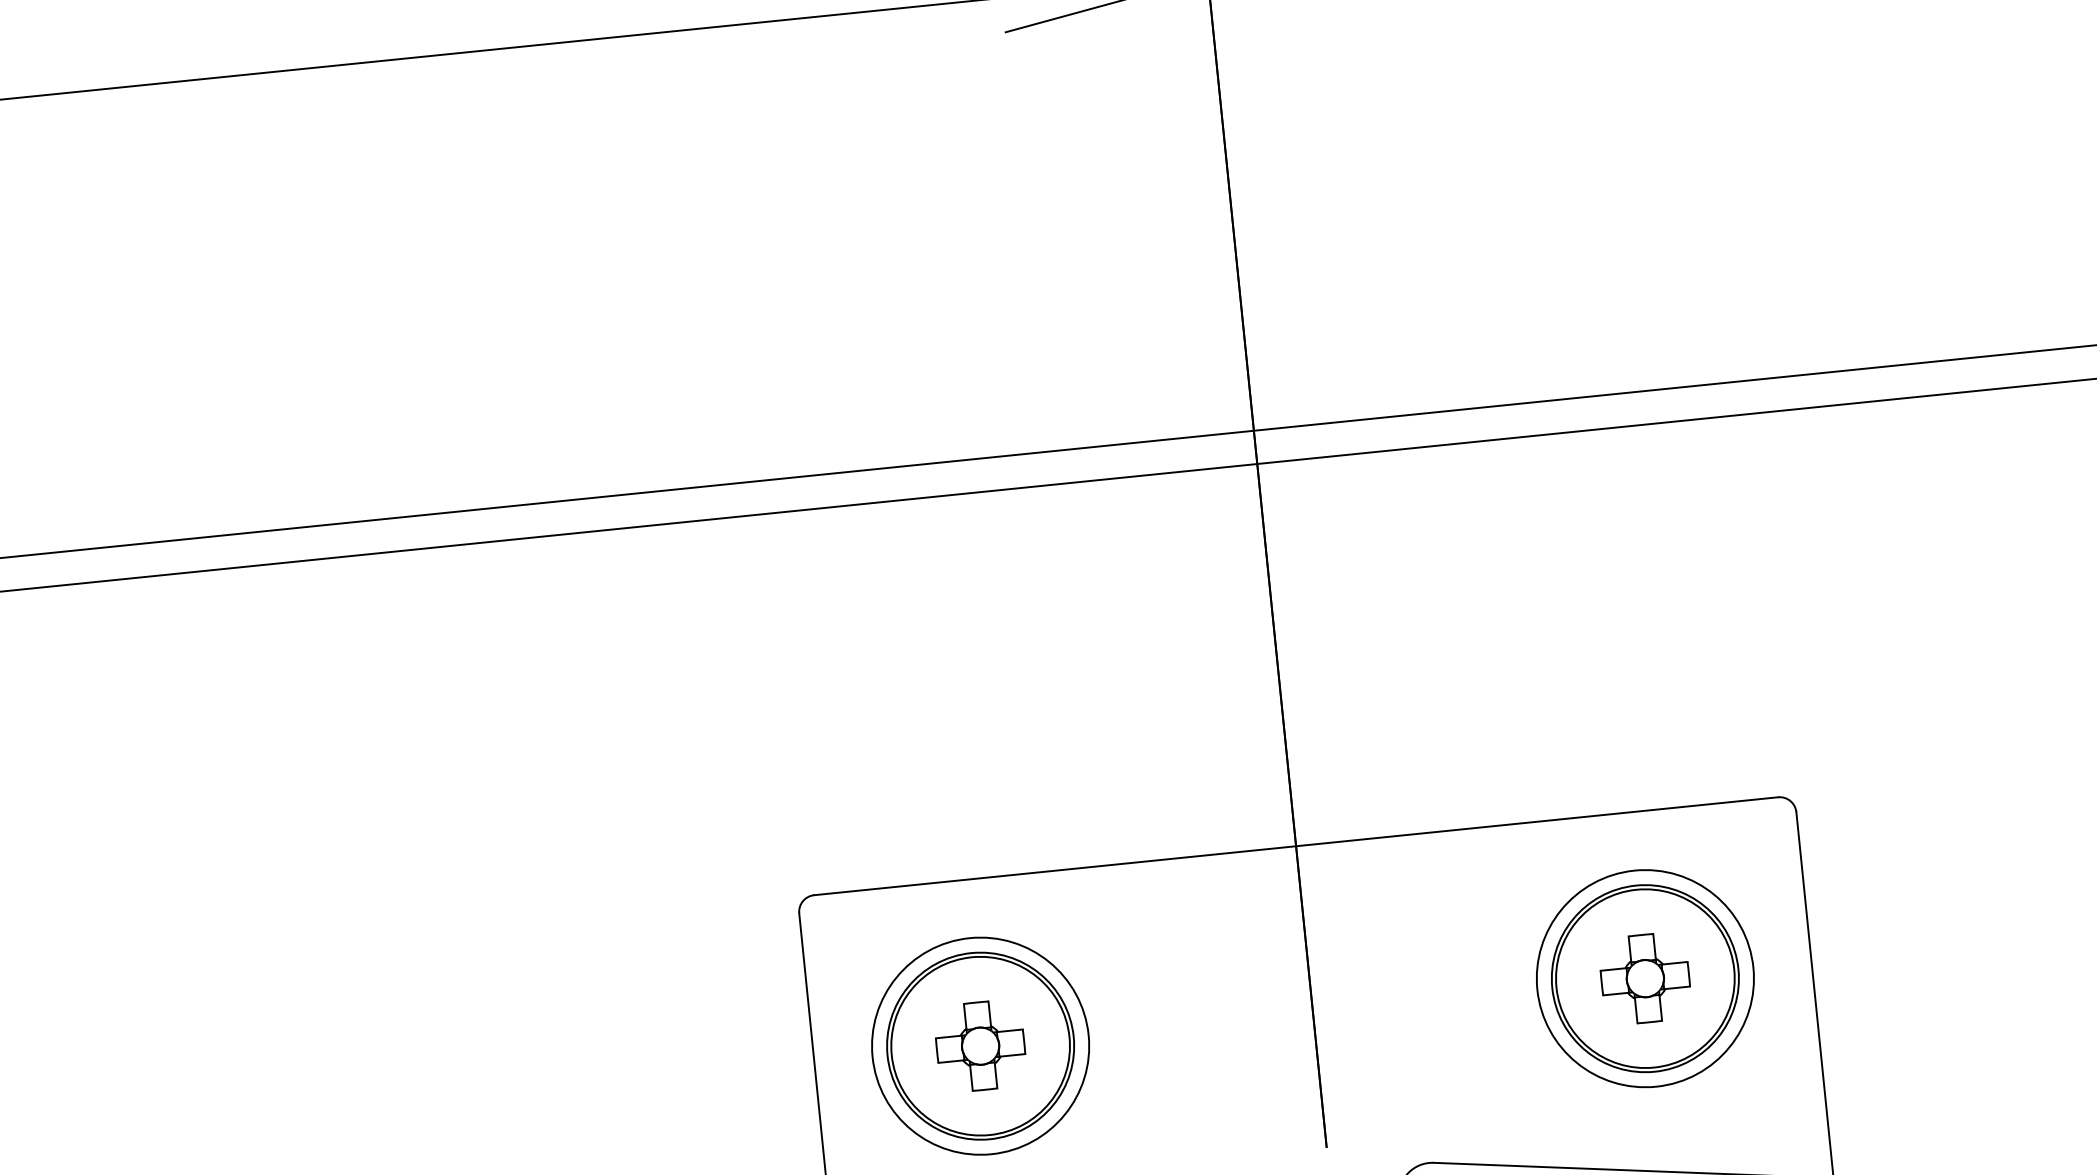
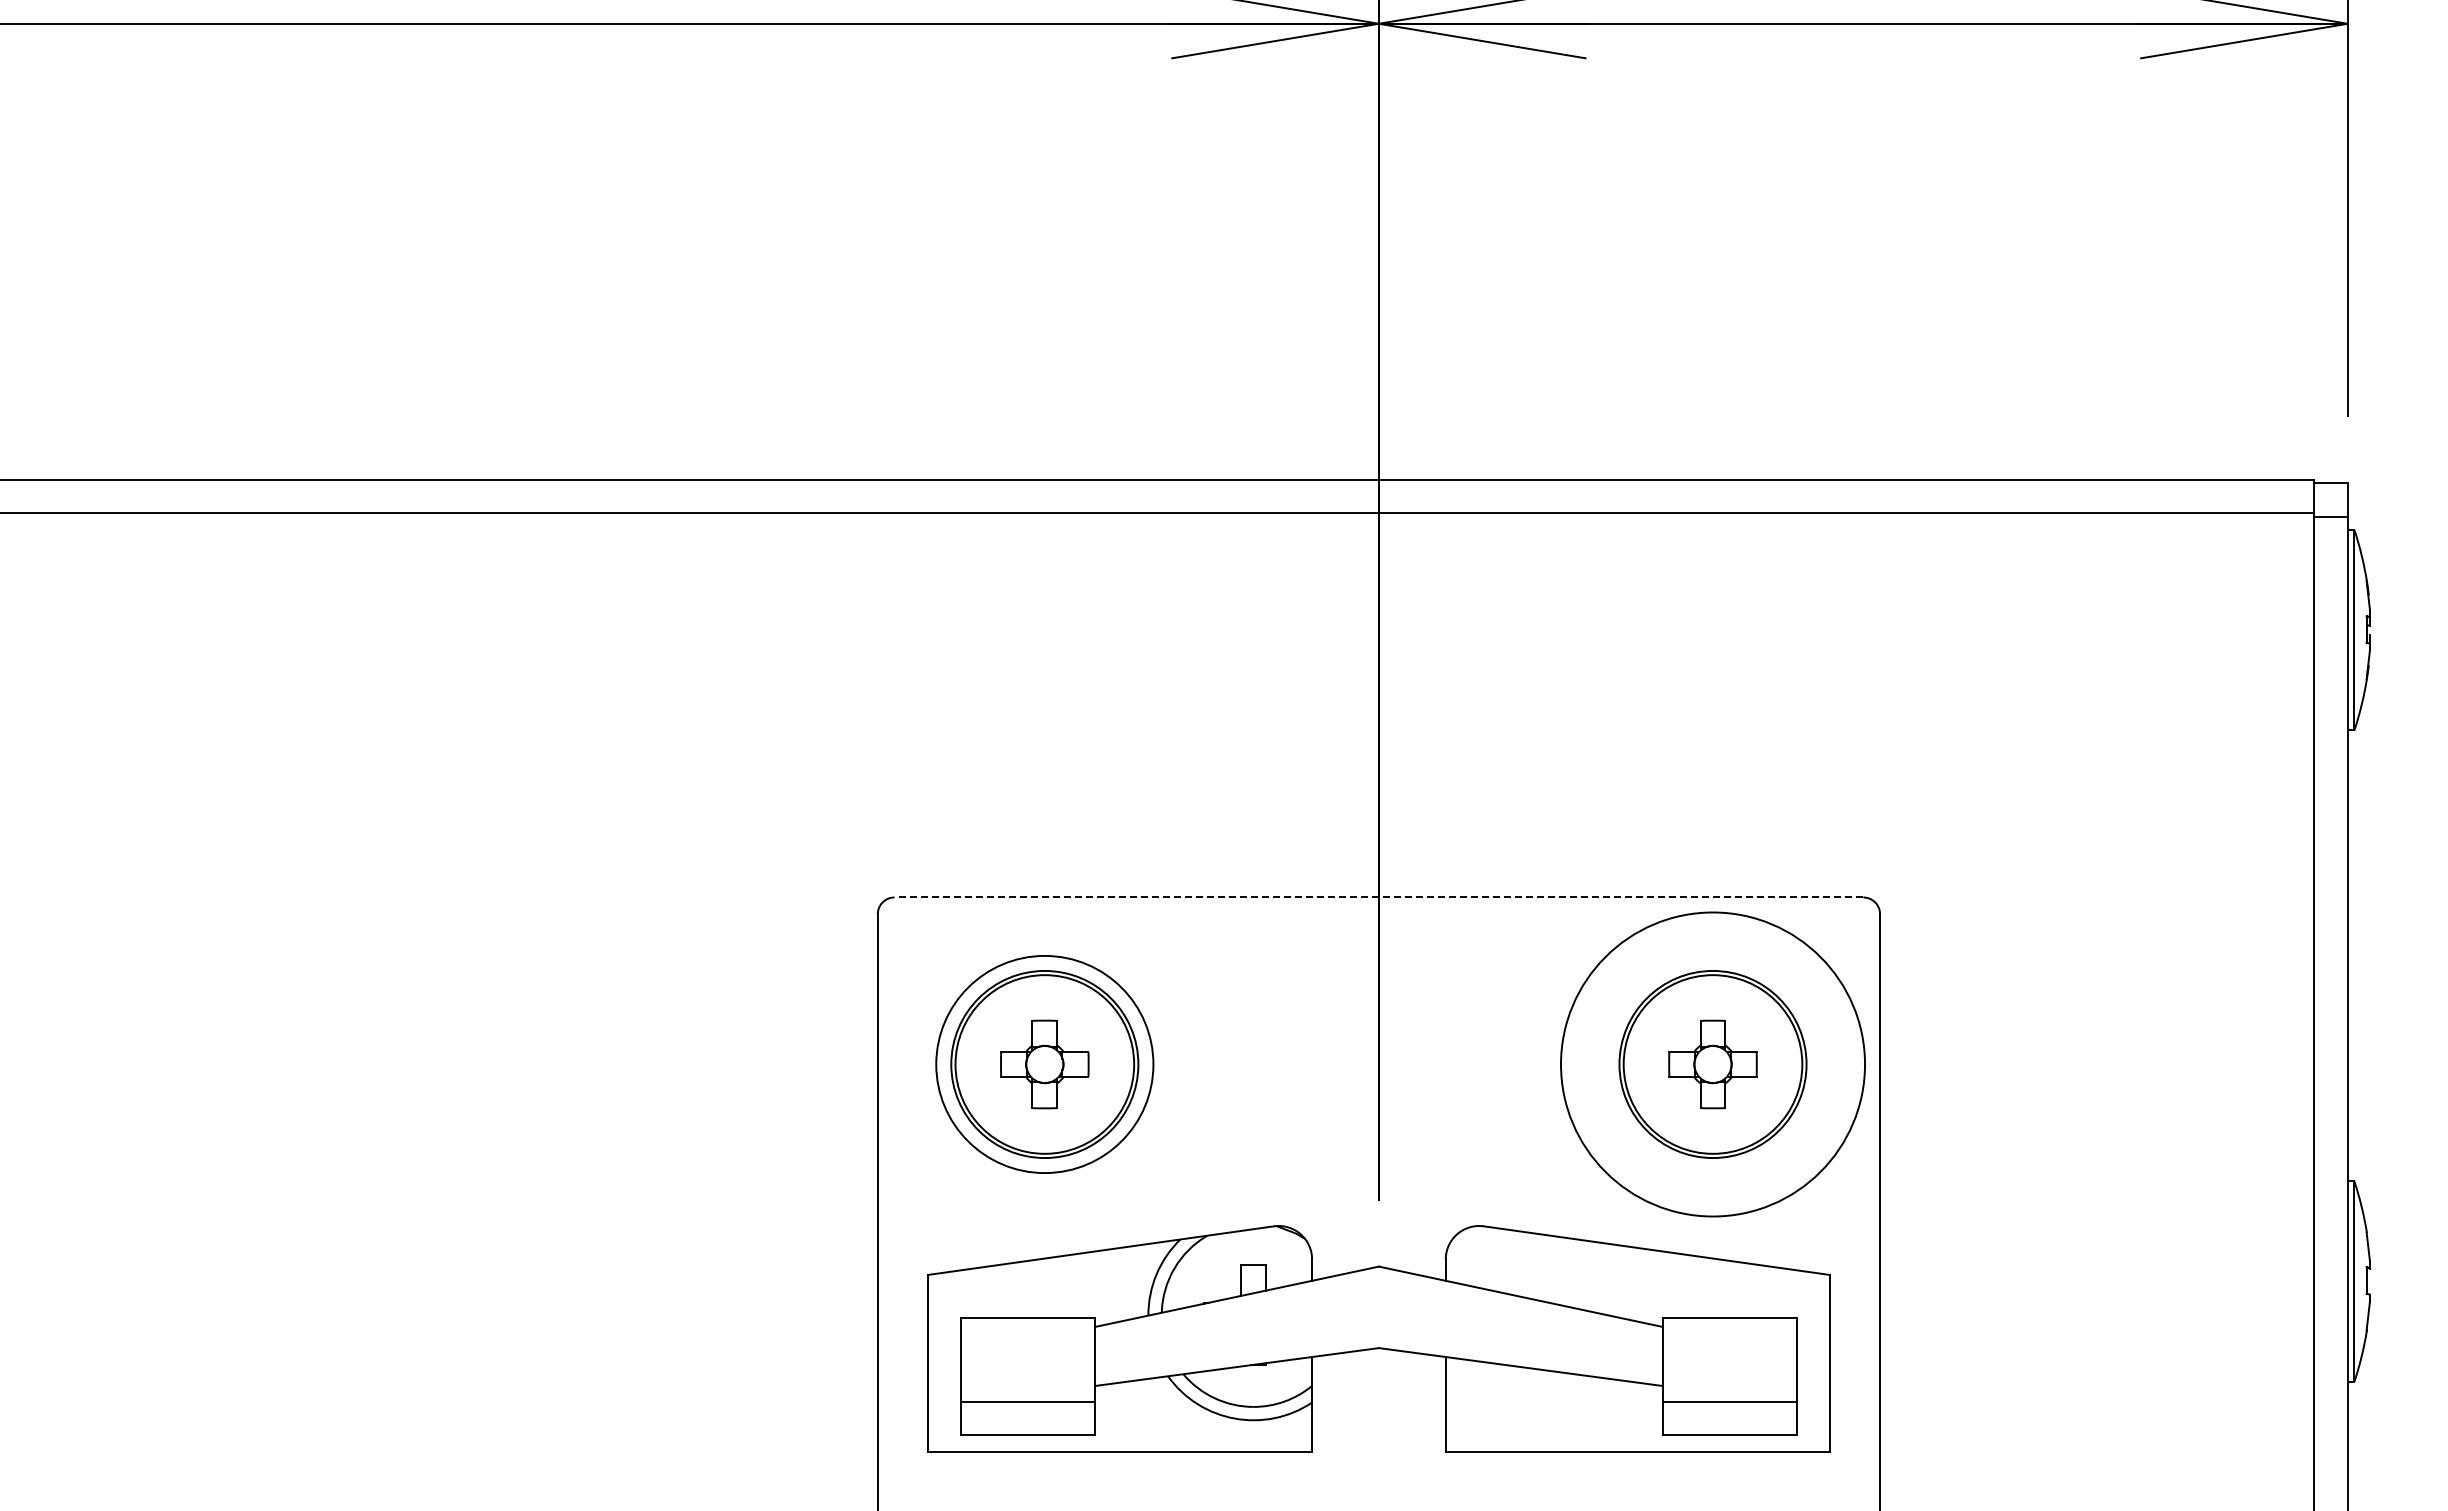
line: (1295, 846) -> (1378, 897), solid -> dashed
circle: (1644, 978) -> (1712, 1064), size x1.4

